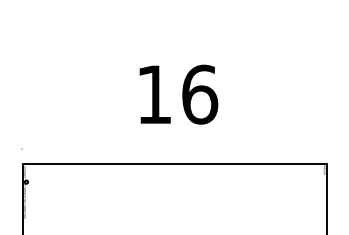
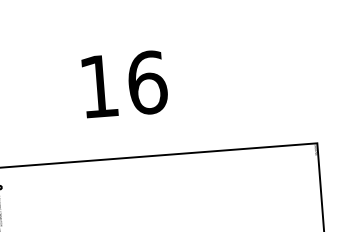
text: (178, 94) -> (124, 84), moved

